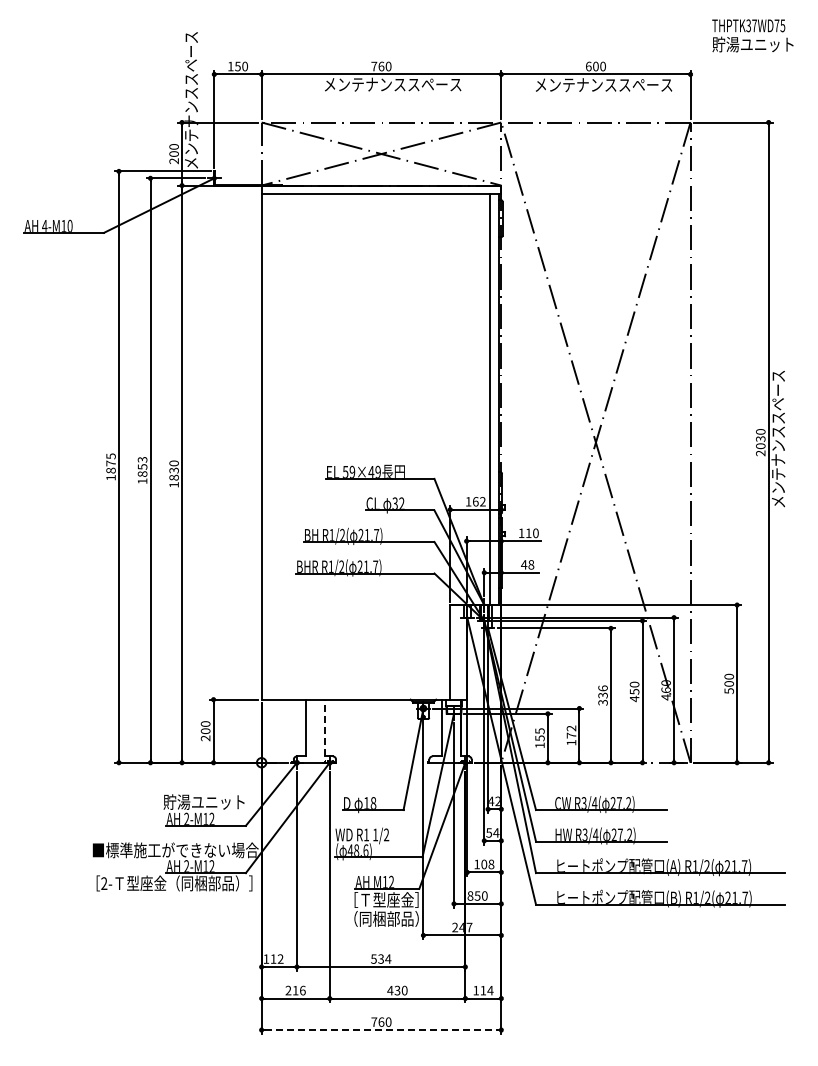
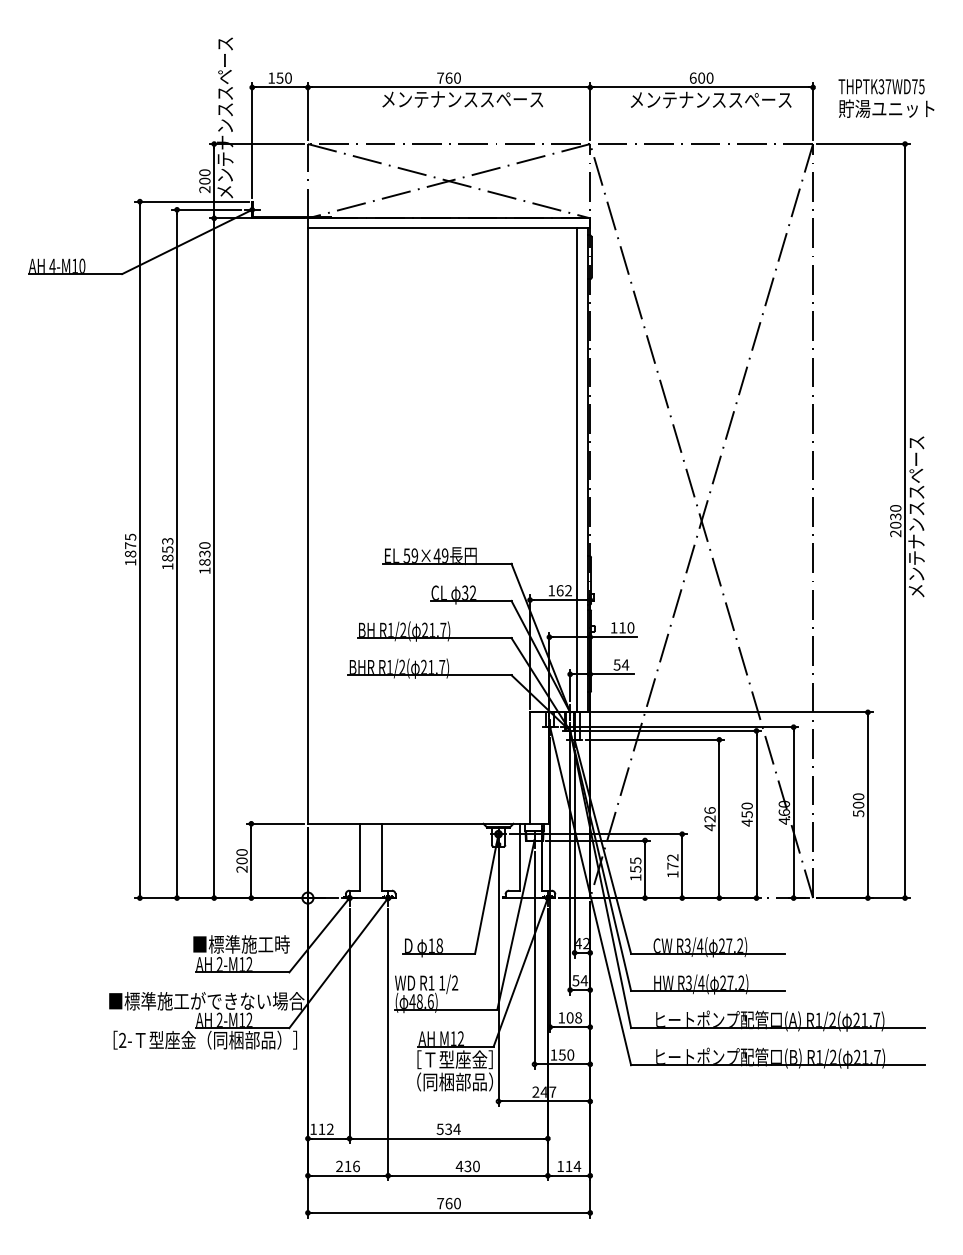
text: (752, 35) -> (886, 98), moved
text: (527, 564) -> (621, 664), 48 -> 54
text: (602, 698) -> (709, 822), 336 -> 426
line: (324, 727) -> (381, 856), dashed -> solid
text: (204, 801) -> (240, 943), 貯湯ユニット -> ■標準施工時
text: (470, 895) -> (553, 1054), 850 -> 150
line: (381, 1030) -> (449, 1213), dashed -> solid

